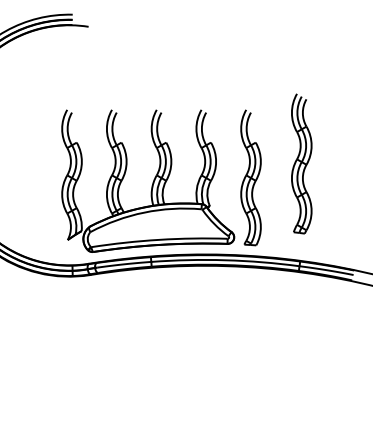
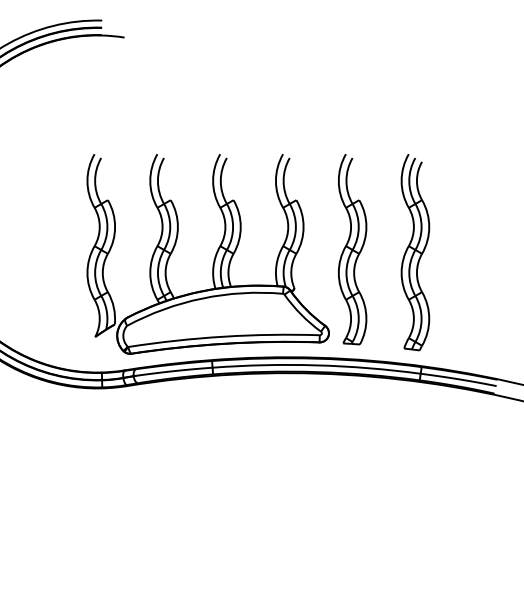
part: (301, 163) -> (415, 251), moved

